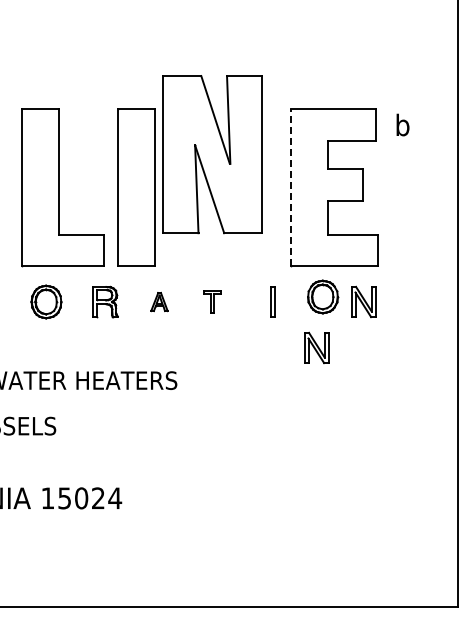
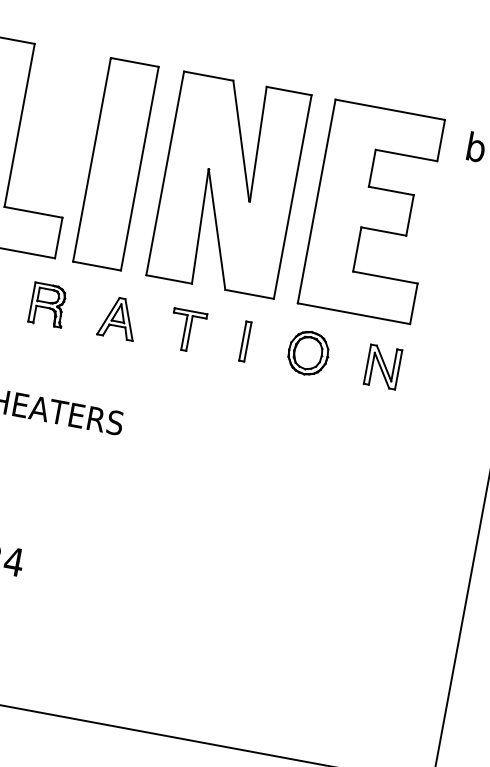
part: (212, 154) -> (229, 185), moved
line: (291, 187) -> (317, 201), dashed -> solid
part: (323, 296) -> (309, 352), moved
part: (159, 301) -> (118, 317), size x1.67
part: (212, 301) -> (187, 330), size x1.43
part: (272, 301) -> (244, 340), moved
part: (316, 347) -> (311, 414), removed

